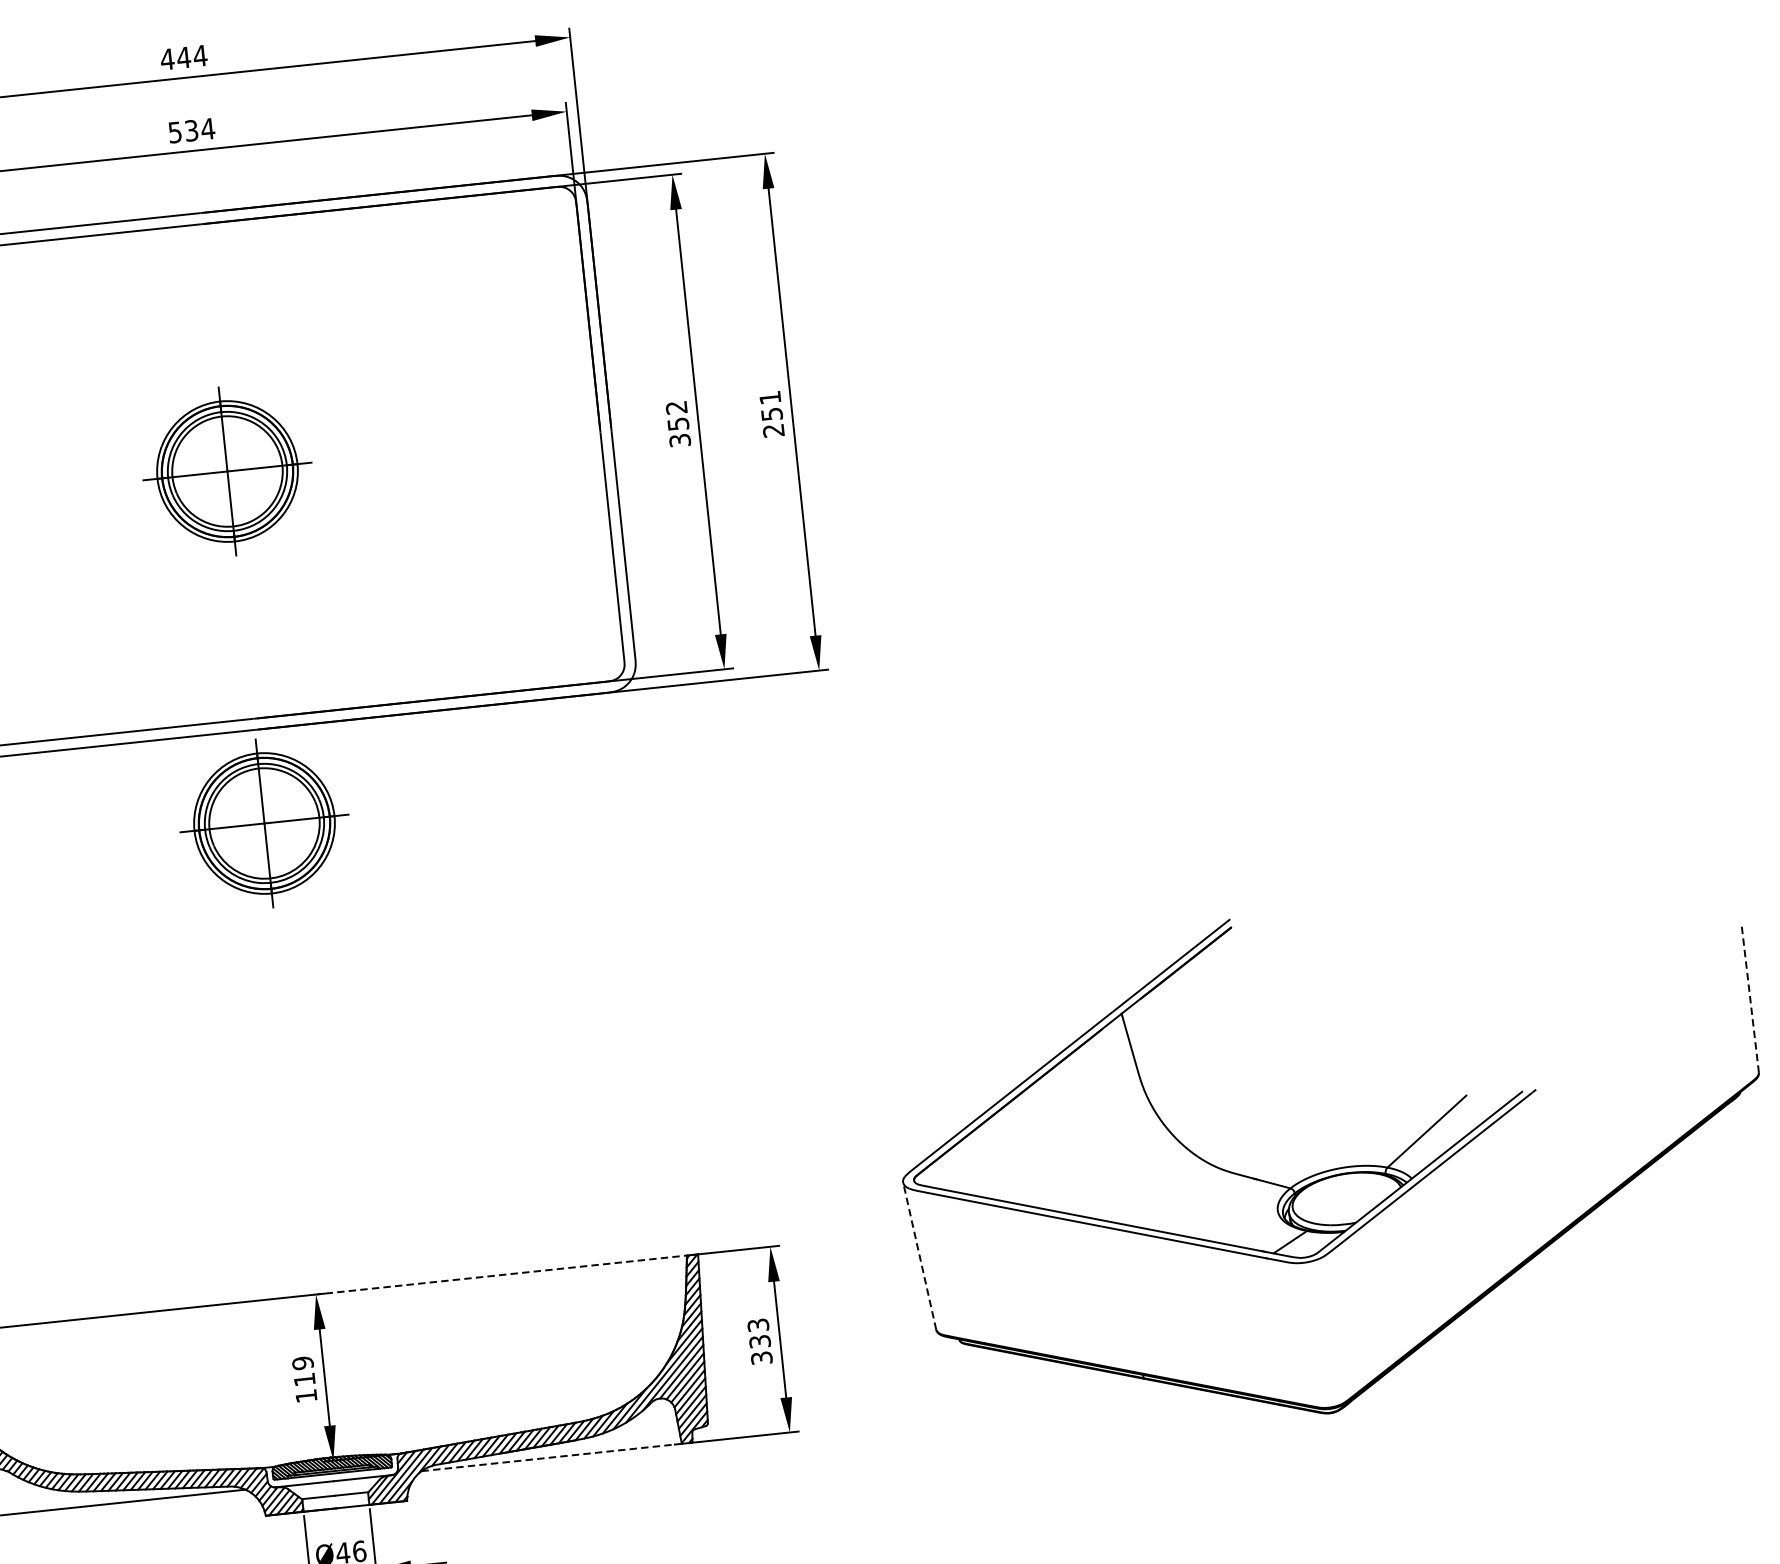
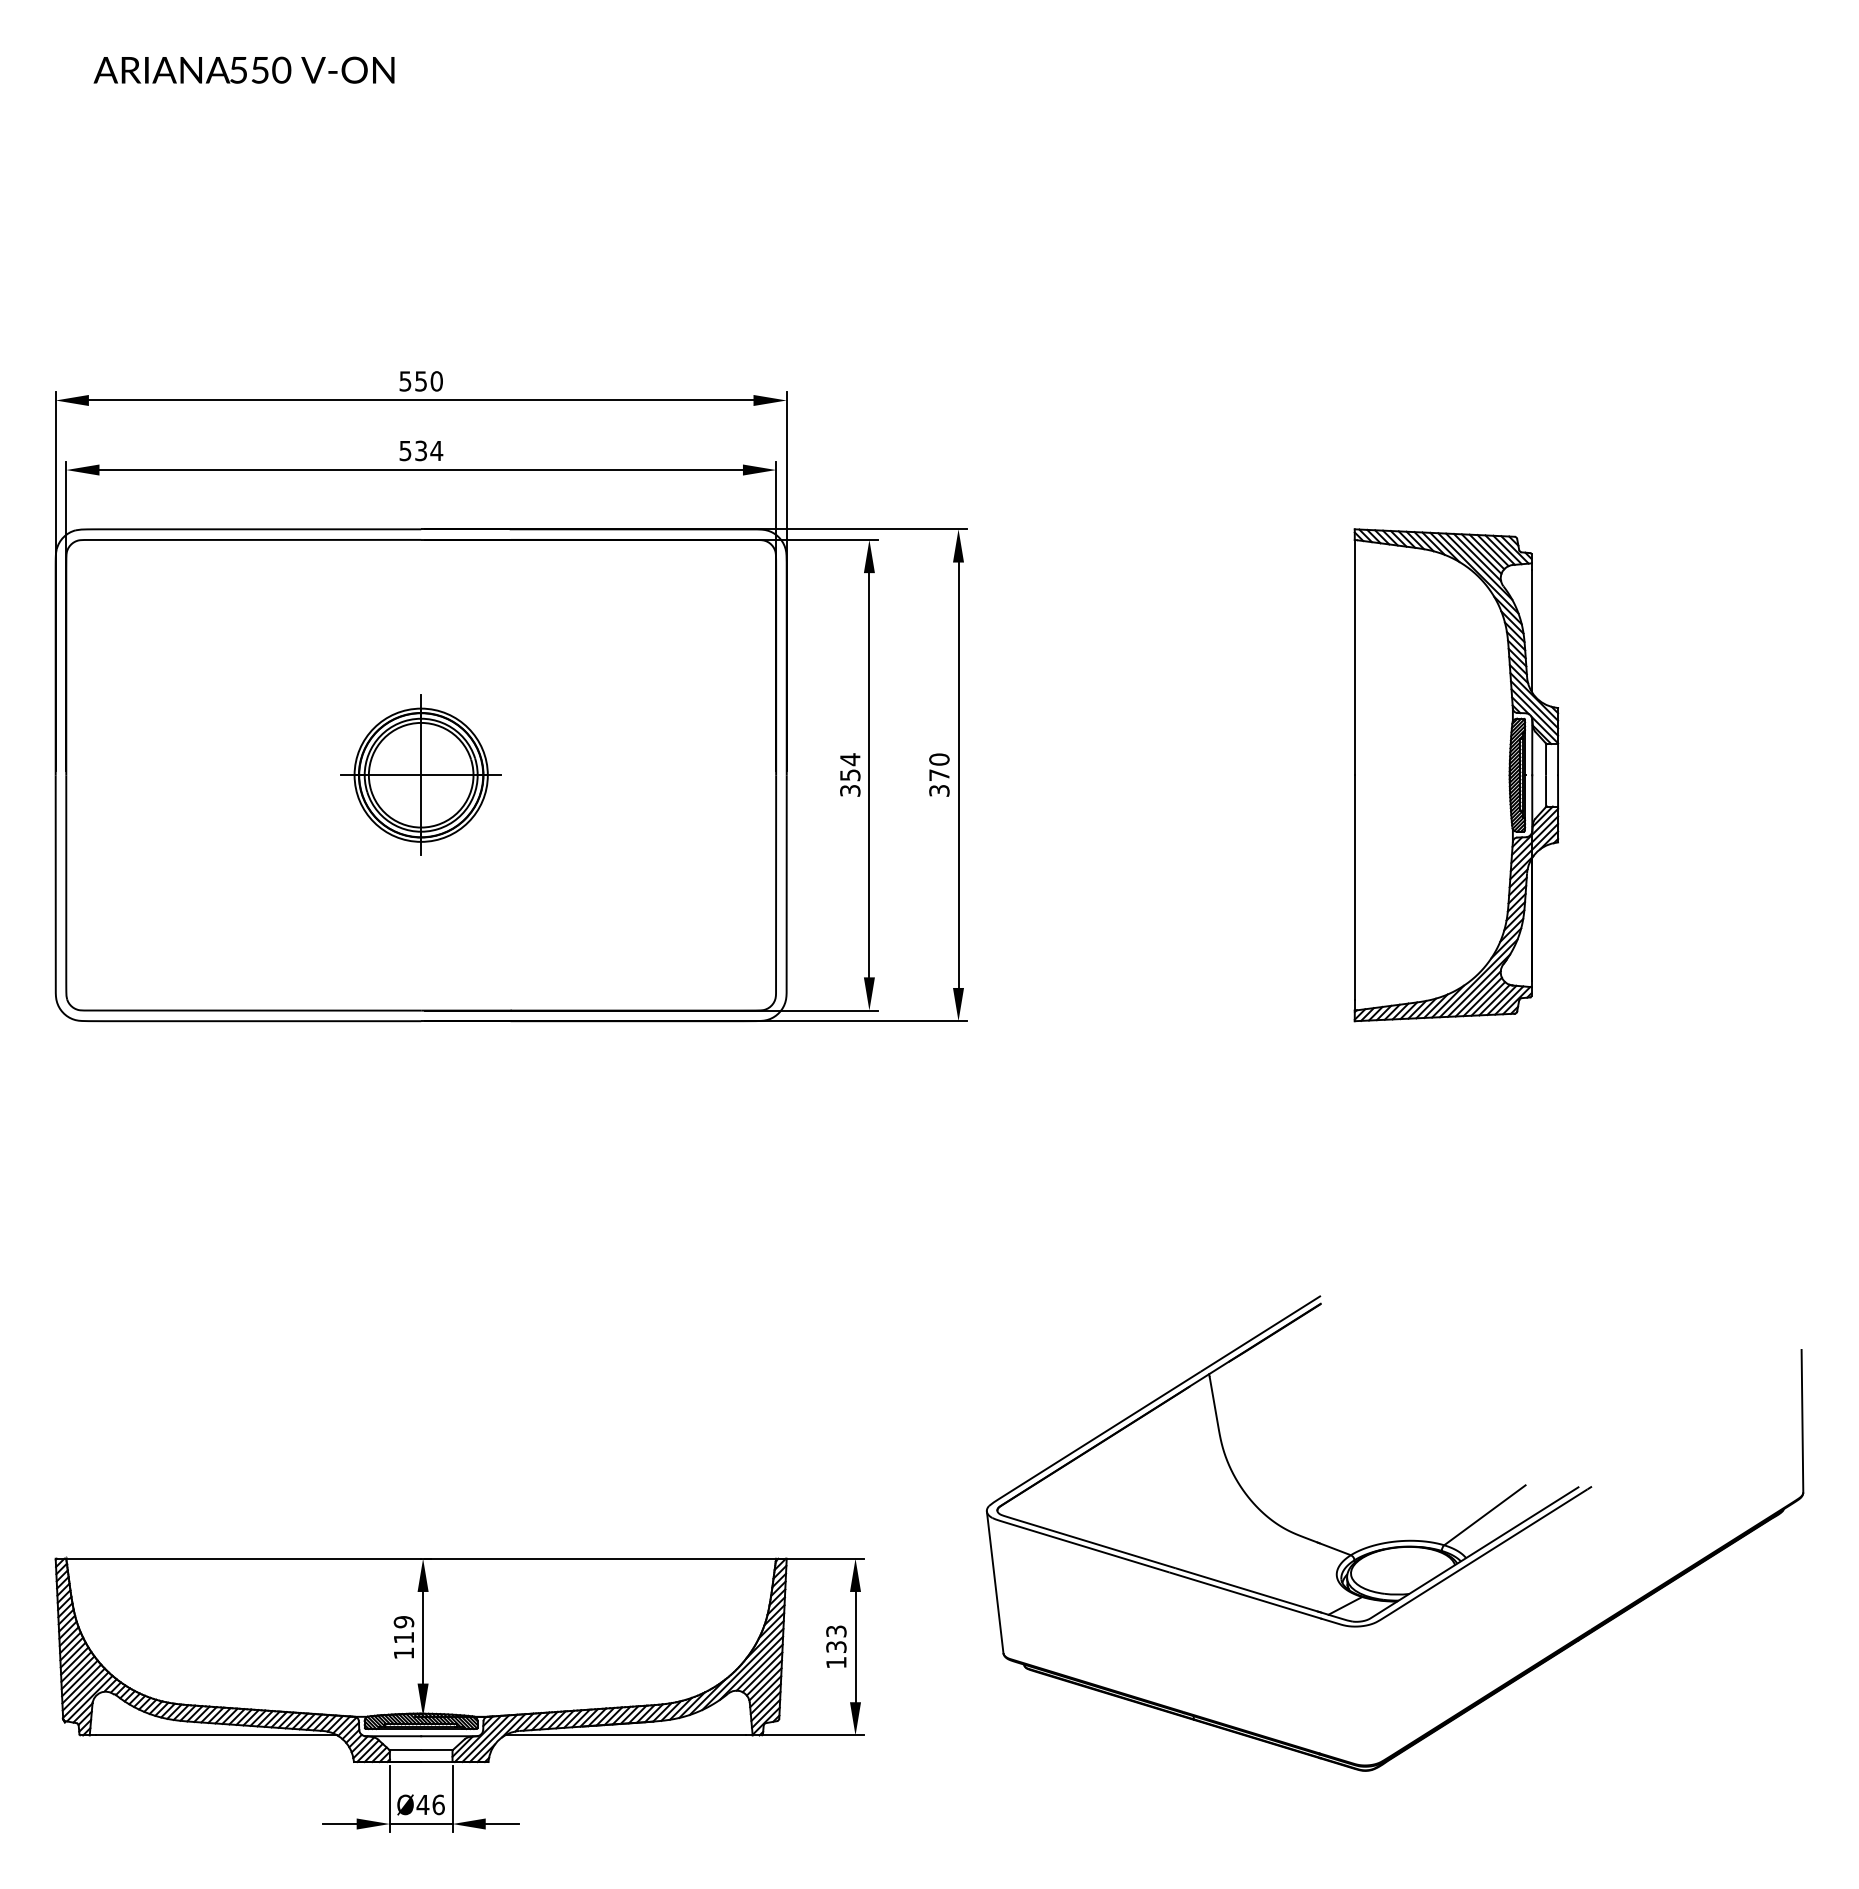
text: (184, 57) -> (421, 381), 444 -> 550
part: (1315, 357) -> (1456, 775), added
text: (676, 407) -> (850, 759), 352 -> 354
text: (772, 413) -> (939, 774), 251 -> 370
part: (263, 822) -> (420, 1109), removed
line: (1750, 996) -> (1802, 1420), dashed -> solid
line: (919, 1255) -> (995, 1581), dashed -> solid
line: (501, 1274) -> (599, 1558), dashed -> solid
text: (761, 1357) -> (836, 1662), 333 -> 133
line: (548, 1457) -> (625, 1735), dashed -> solid

